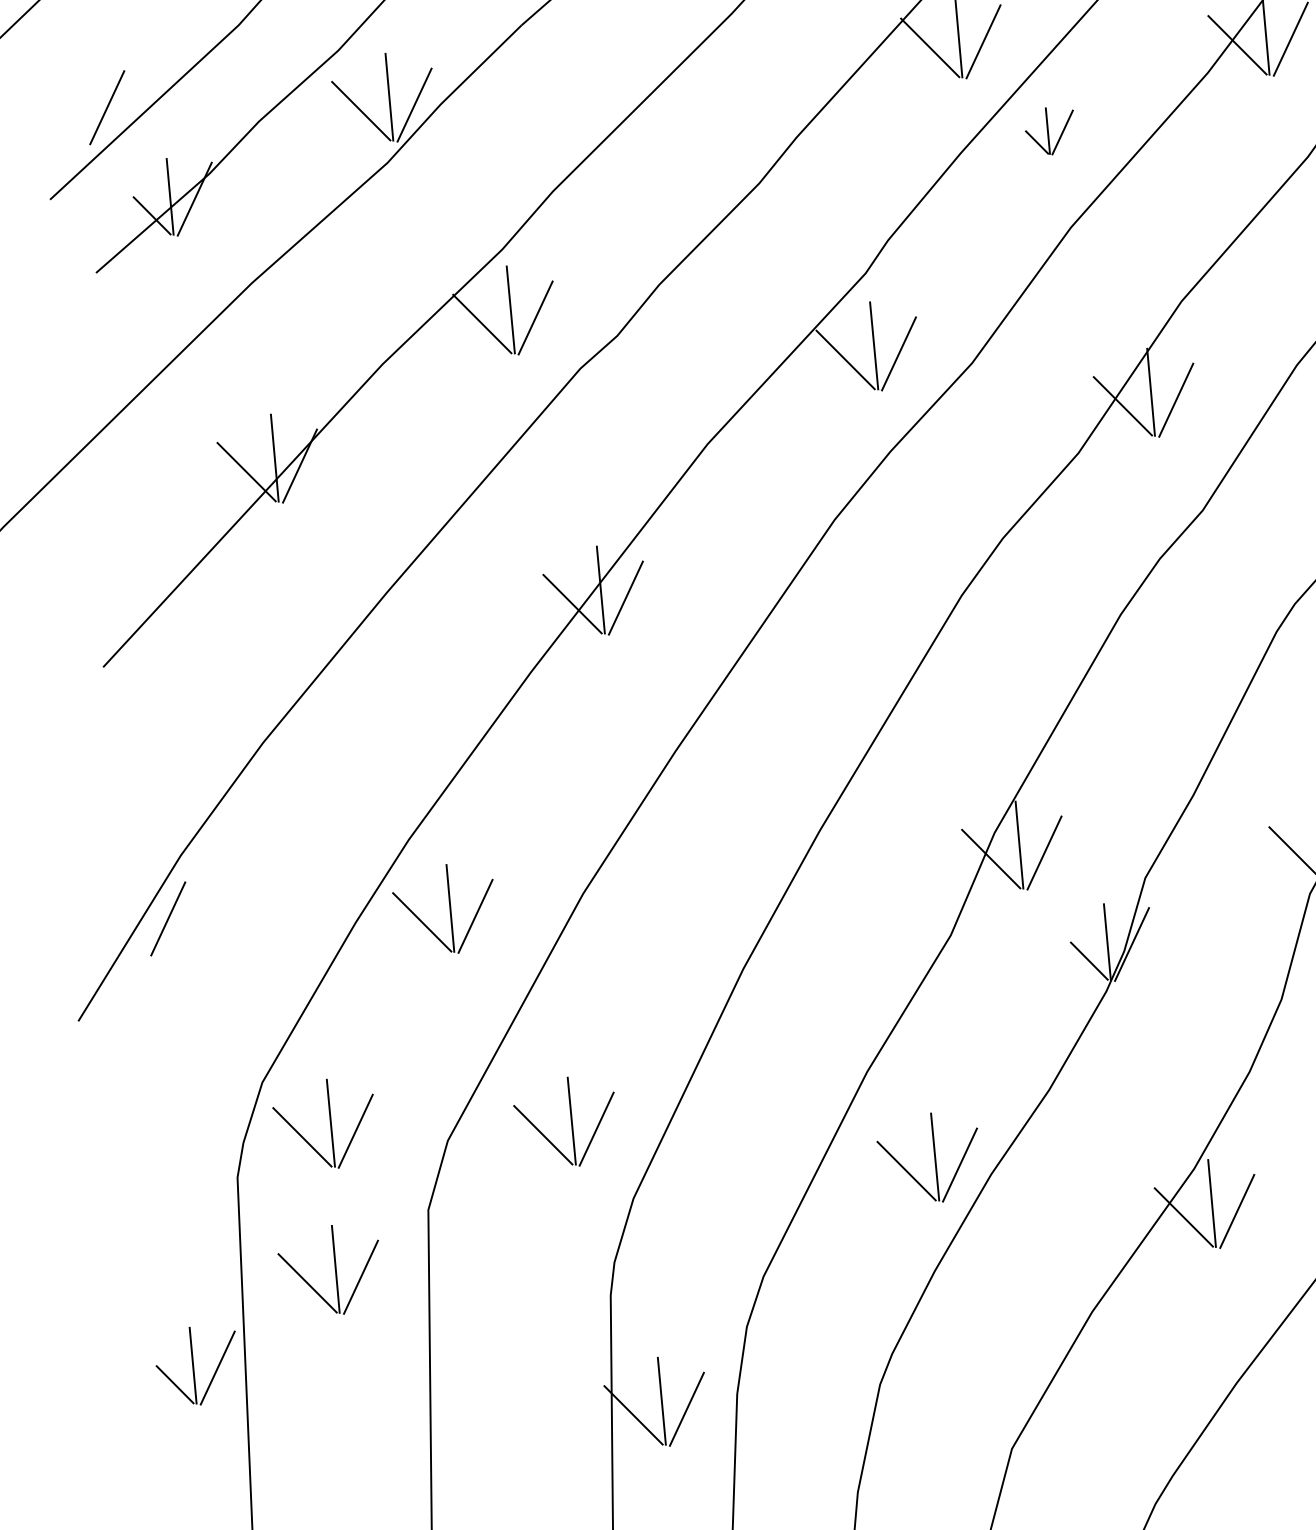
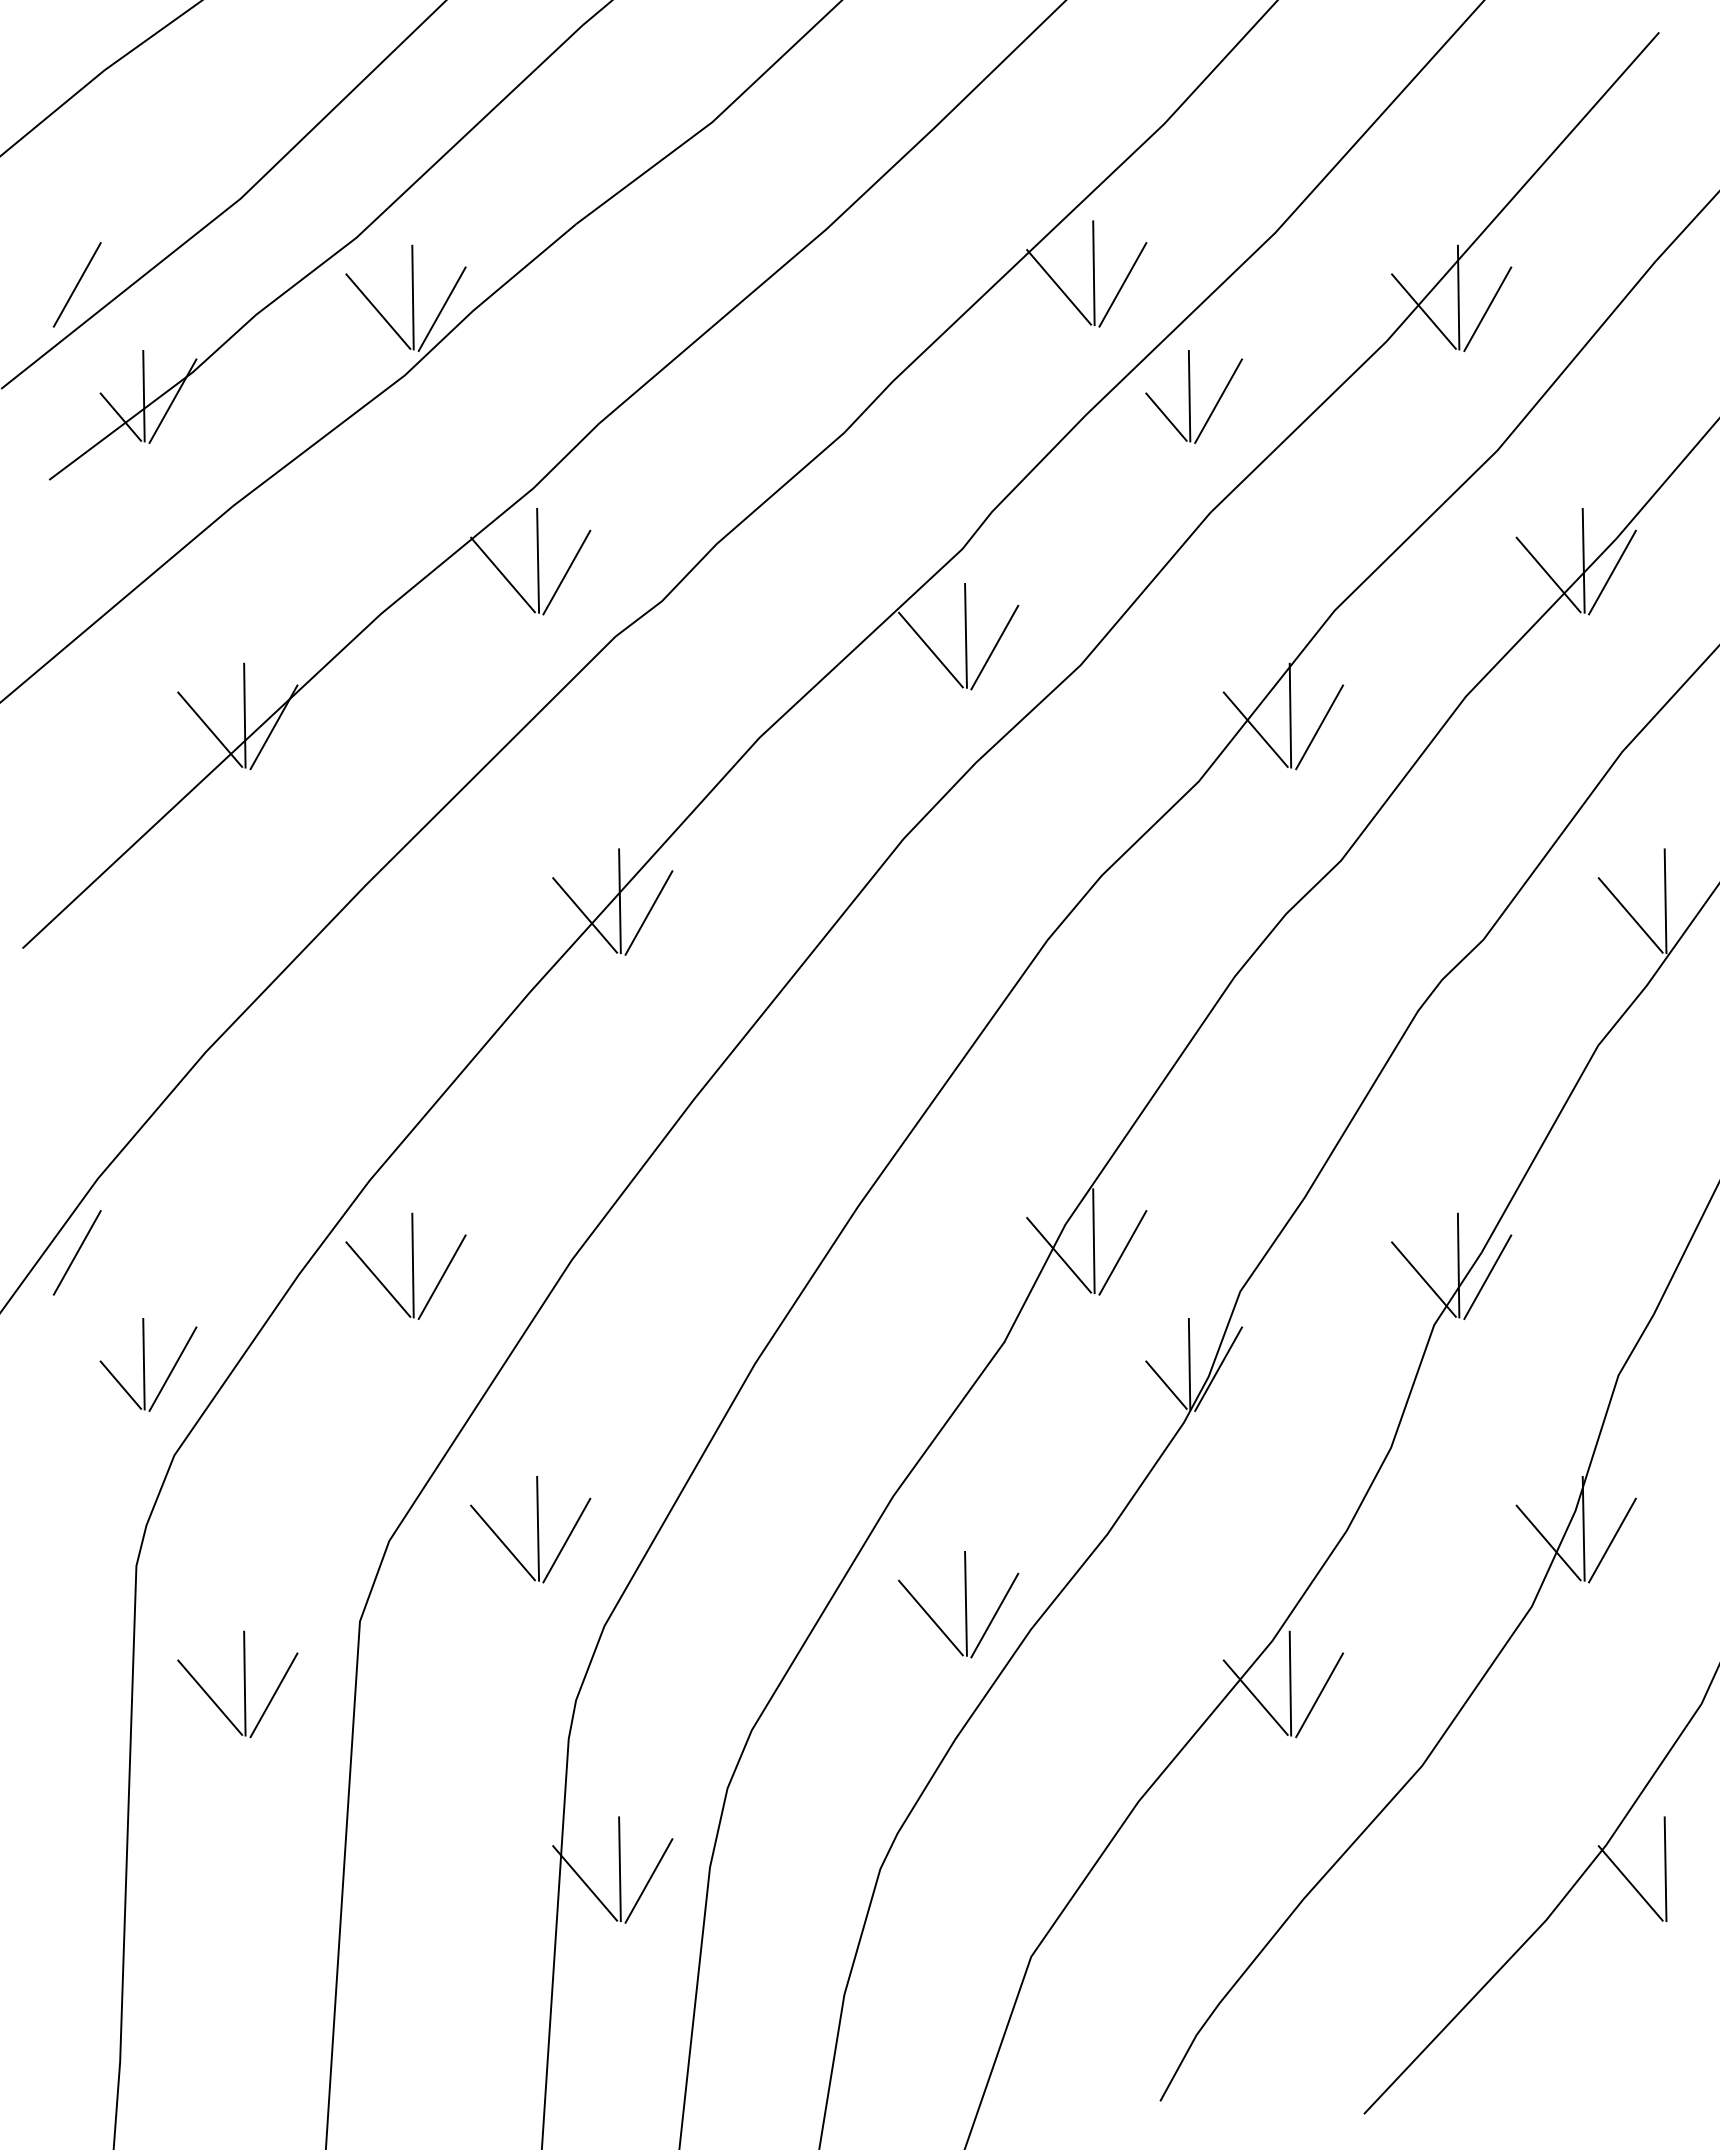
part: (1049, 130) -> (1193, 396), size x1.67
part: (330, 1123) -> (251, 1510), removed
part: (196, 1365) -> (148, 1364), moved

